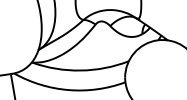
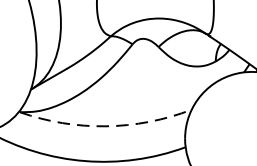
arc: (80, 70) -> (105, 126), solid -> dashed

